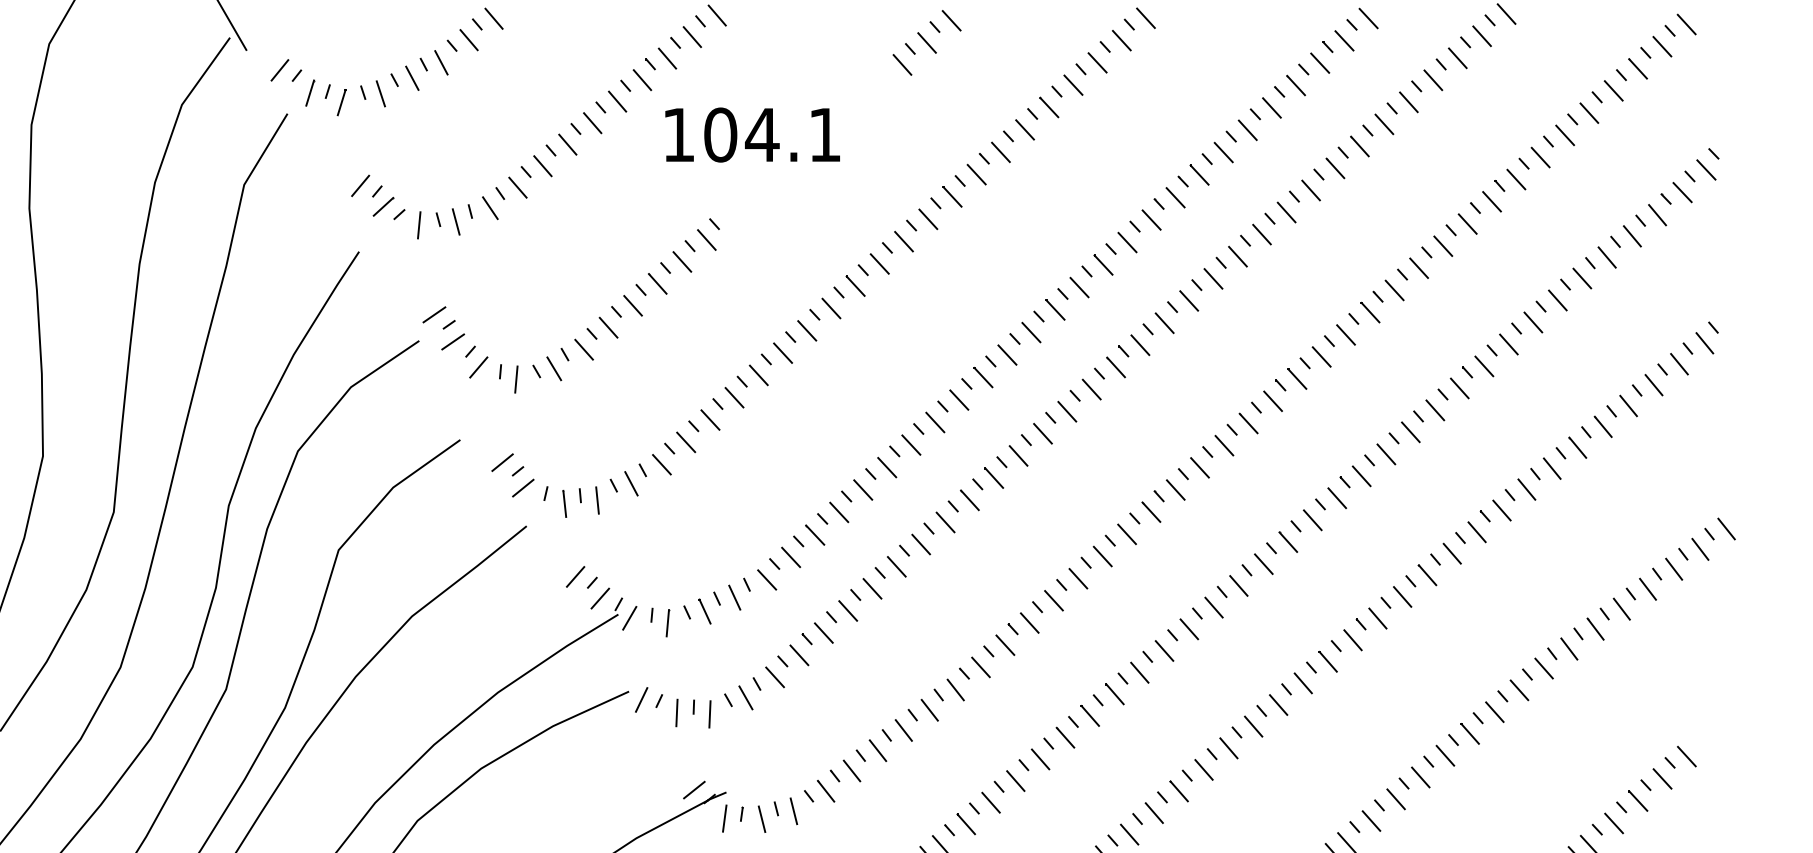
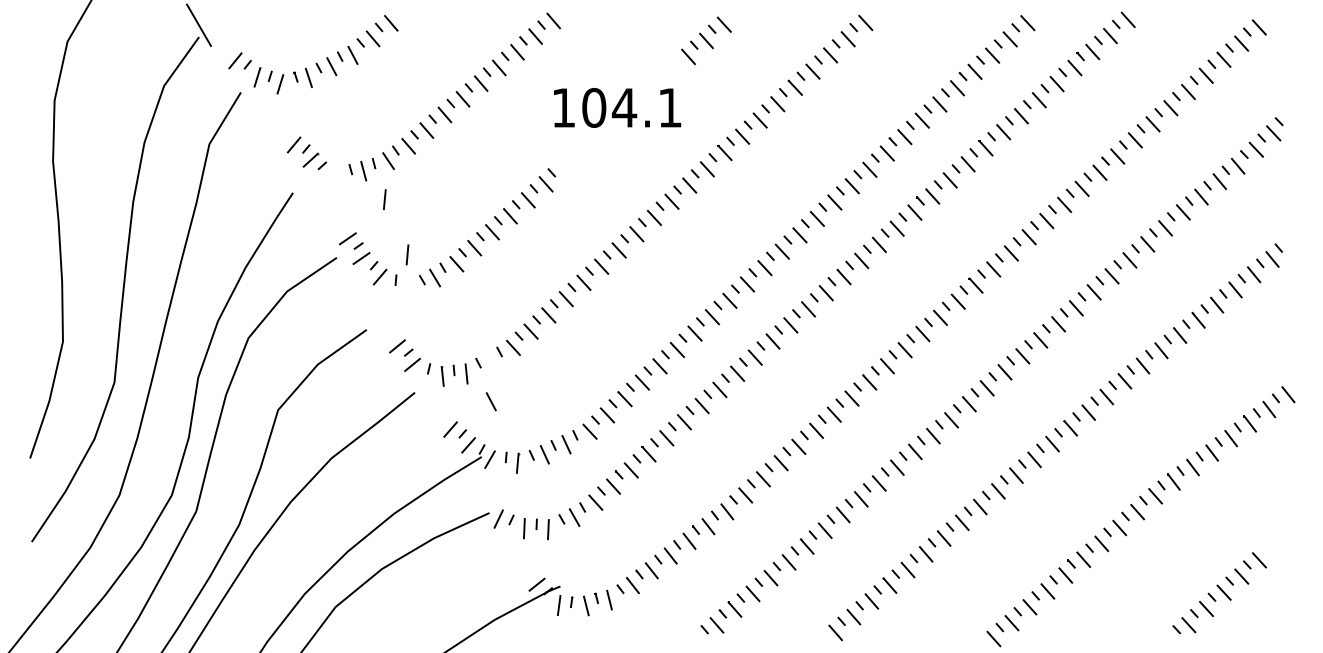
text: (752, 134) -> (617, 107), moved
line: (418, 225) -> (384, 199), moved
line: (516, 378) -> (407, 254), moved
line: (630, 483) -> (490, 401), moved

